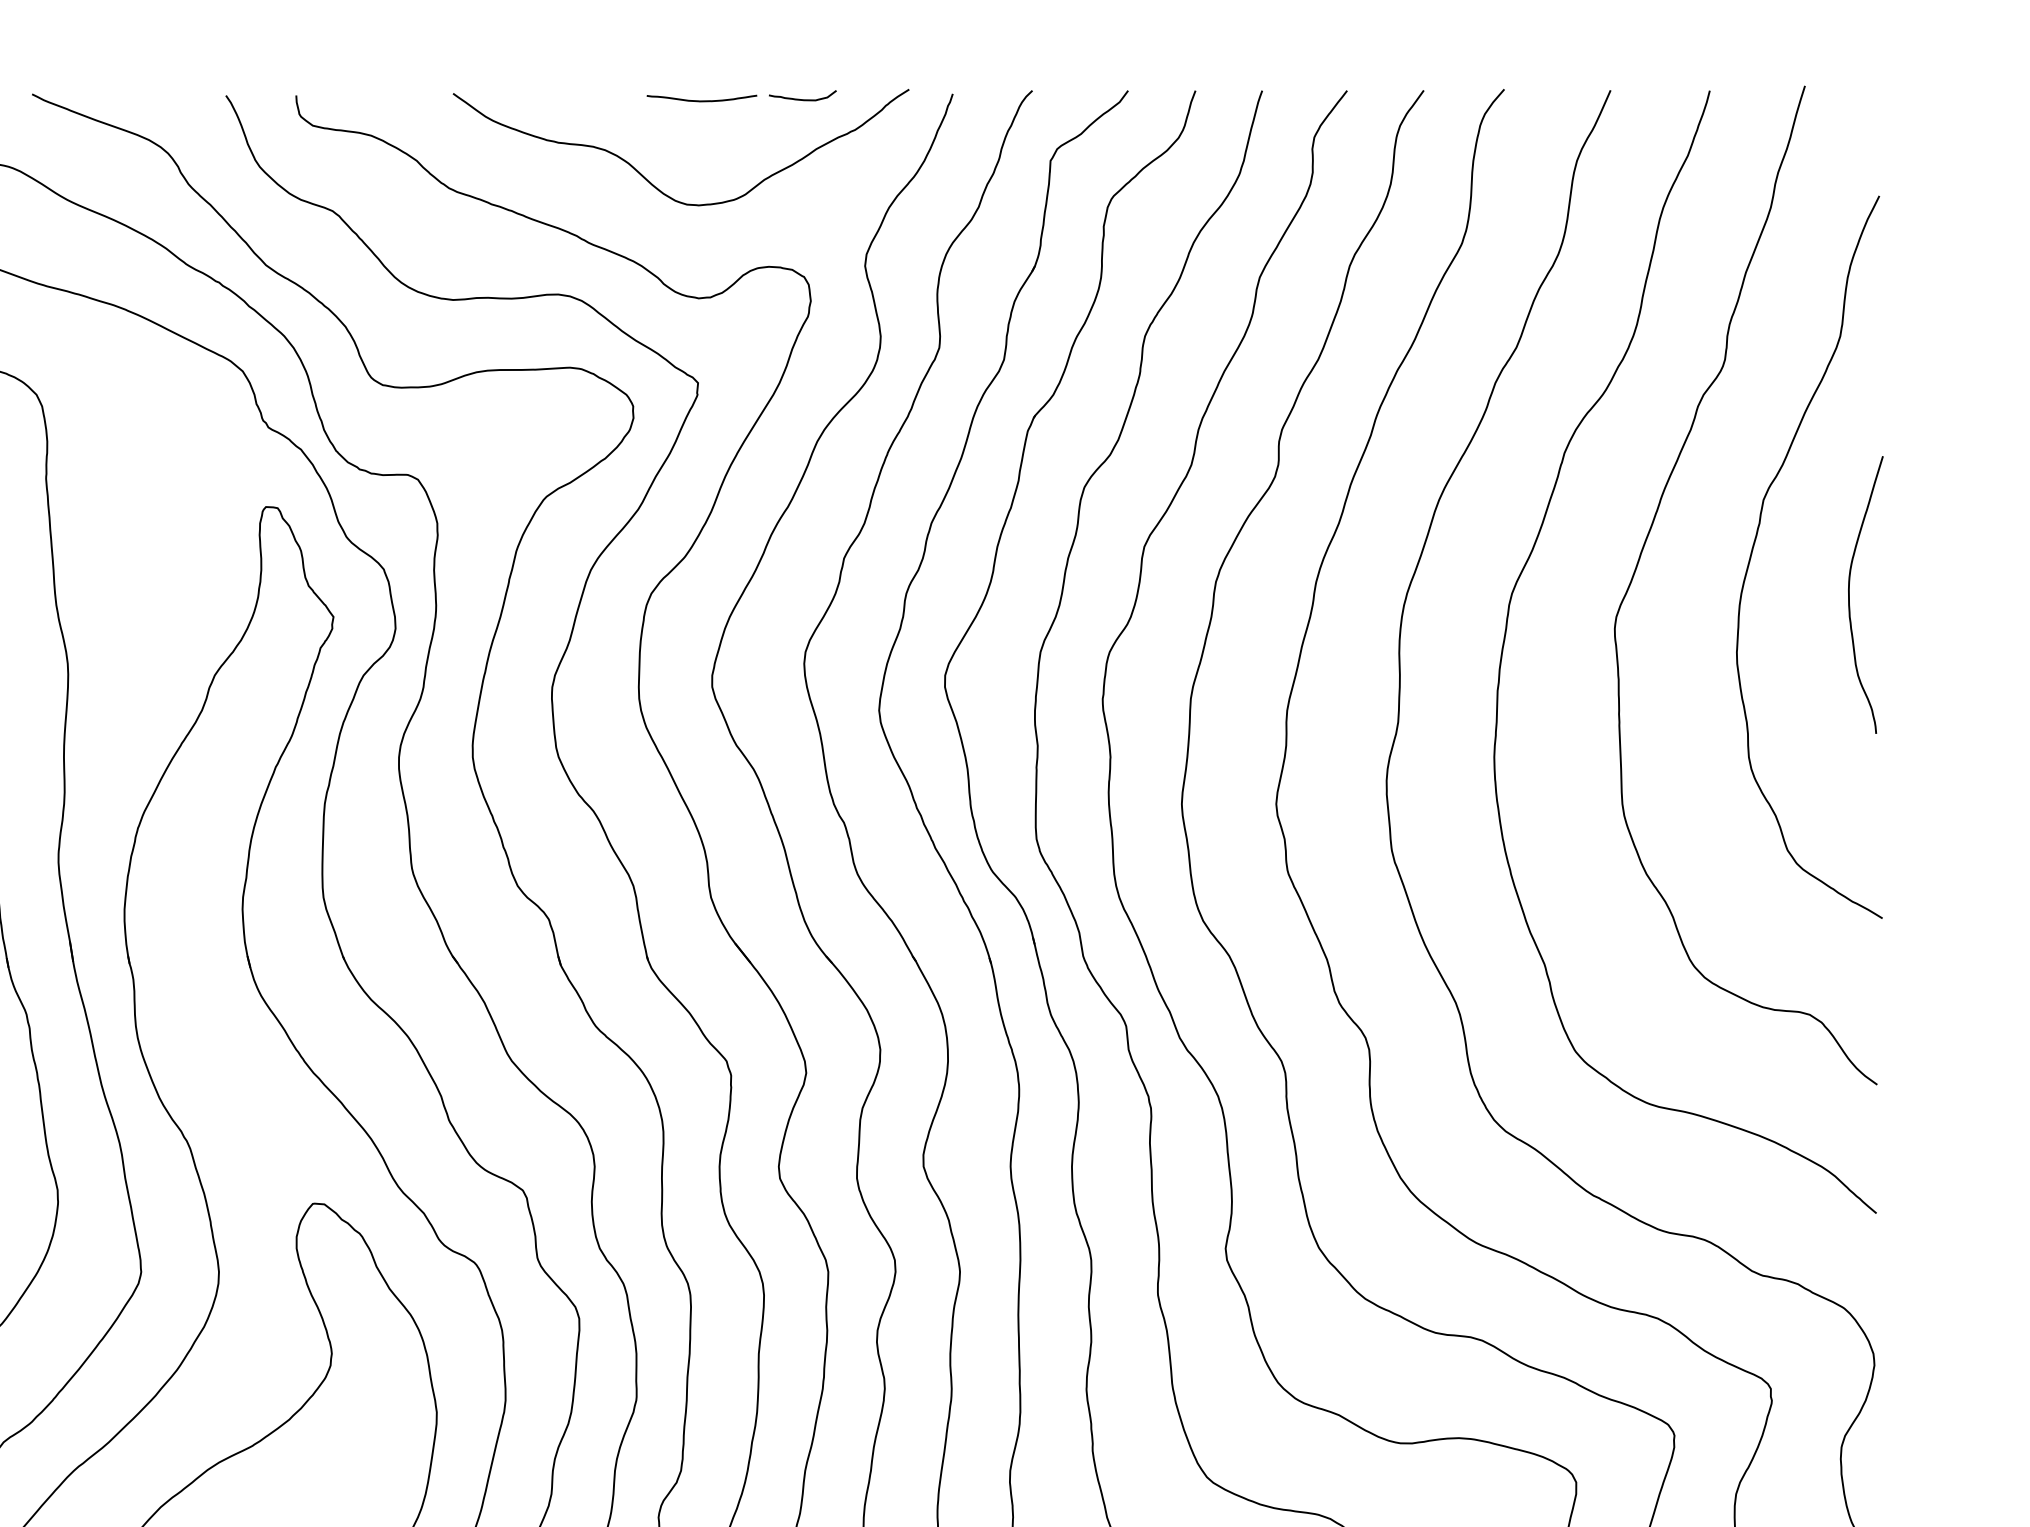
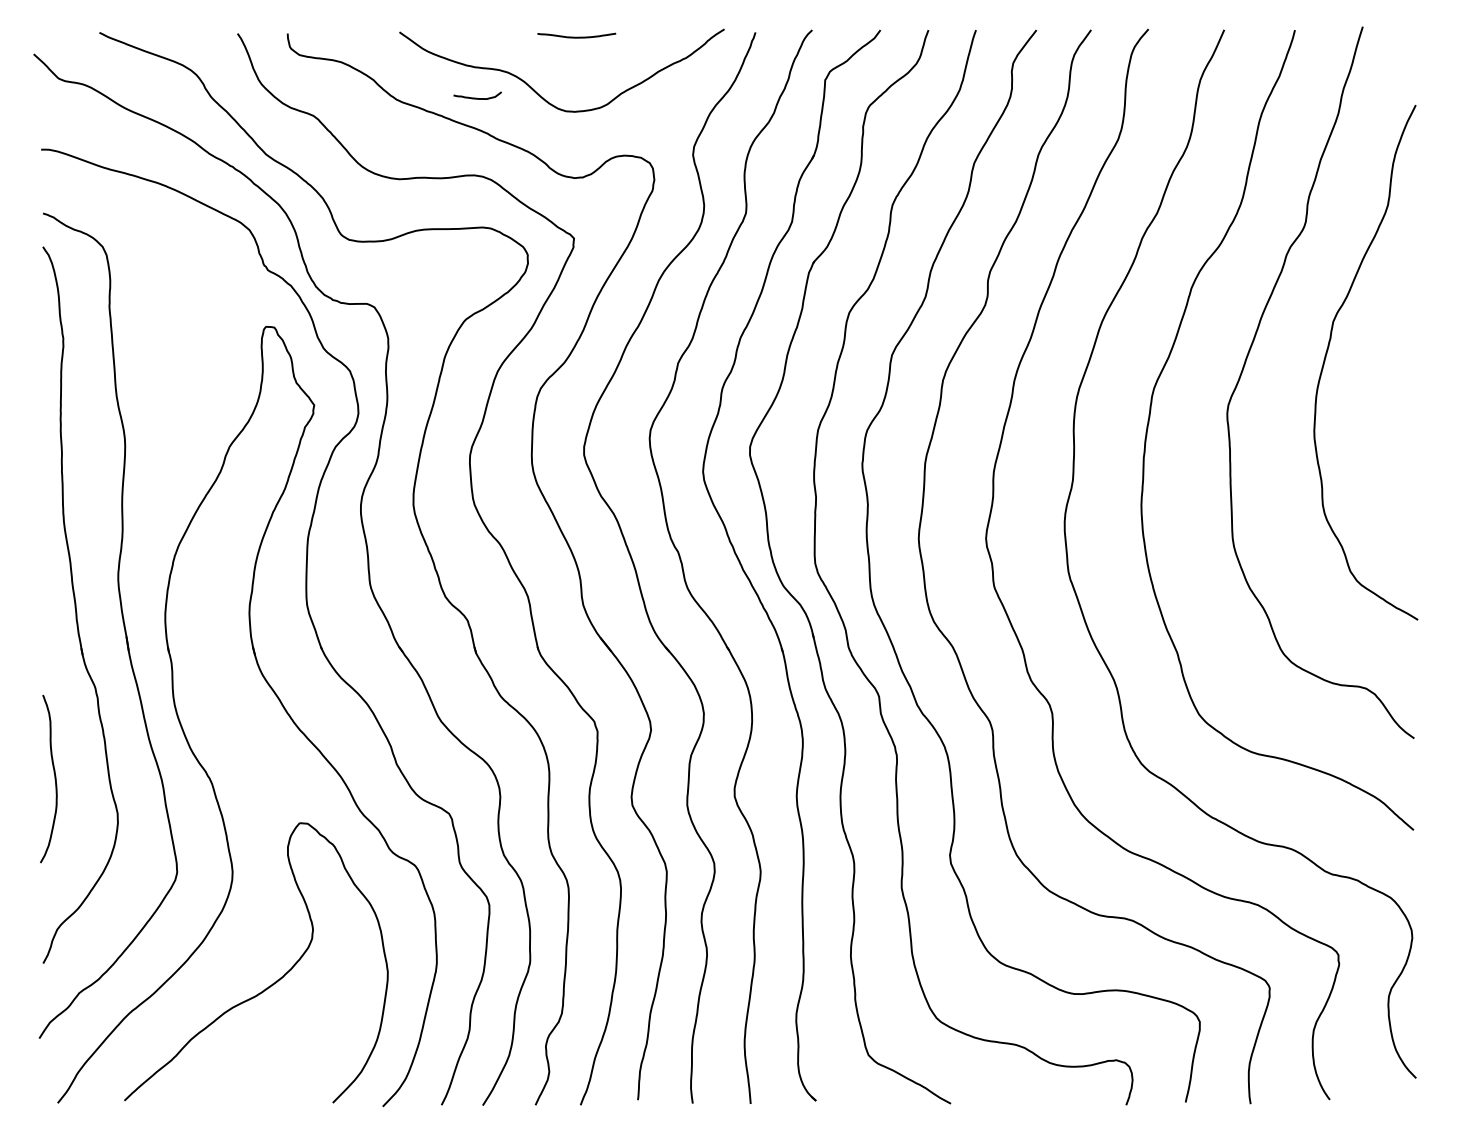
curve: (801, 98) -> (476, 97), moved
curve: (1850, 596) -> (1395, 390), removed

